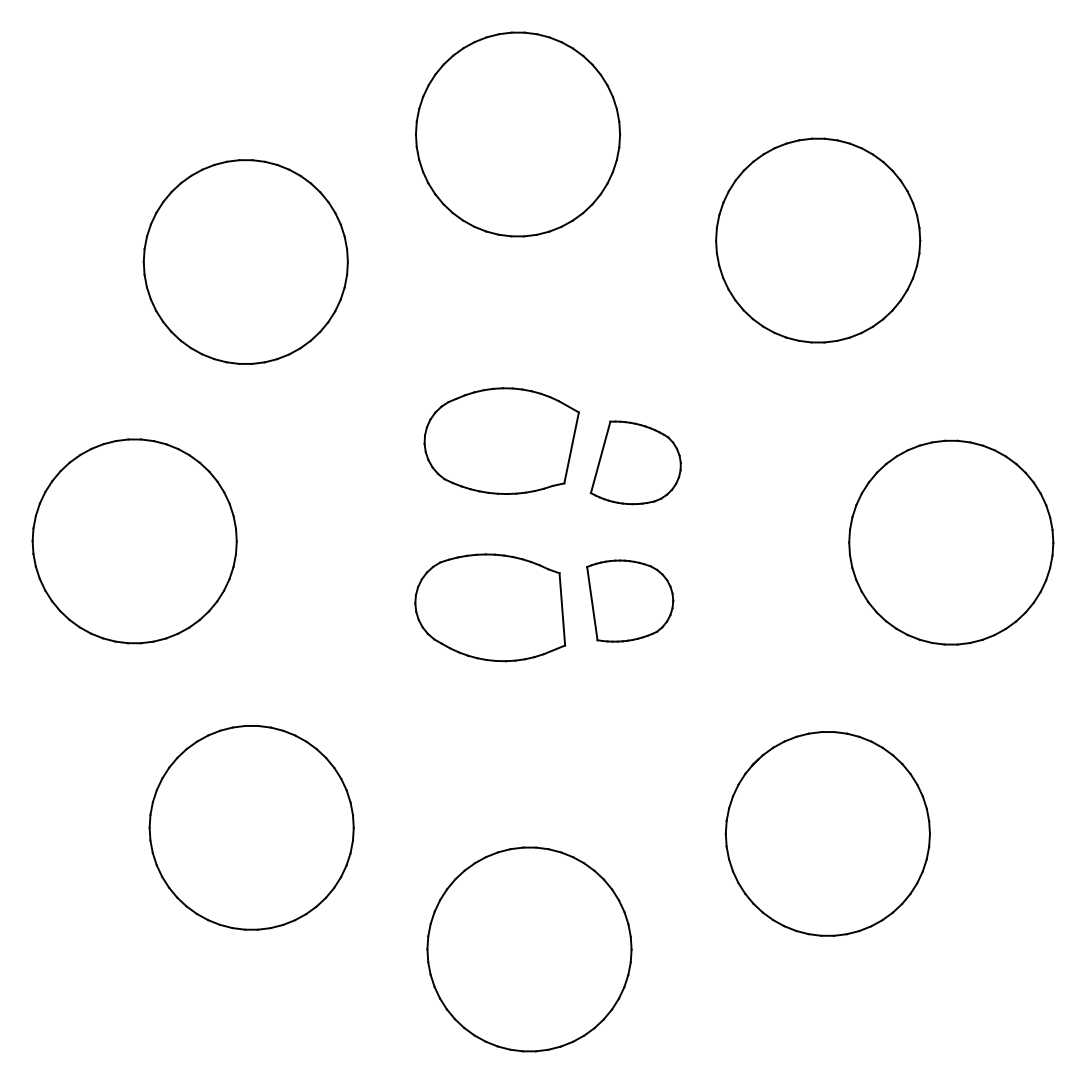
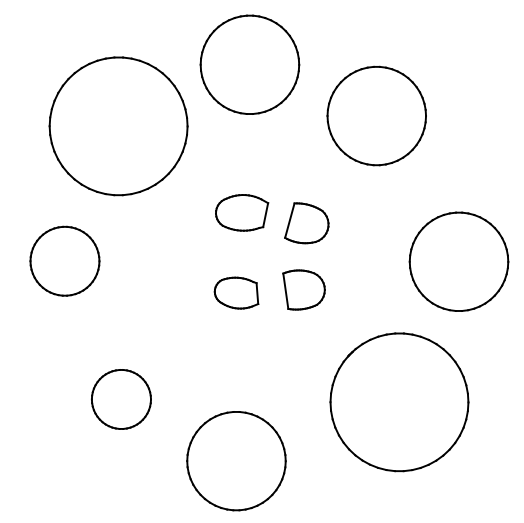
part: (817, 239) -> (376, 115), moved
part: (245, 262) -> (118, 126), size x1.4
part: (500, 440) -> (241, 212), size x0.7
part: (133, 542) -> (64, 261), size x0.7
part: (490, 606) -> (236, 292), size x0.6
part: (251, 827) -> (121, 399), size x0.6
part: (827, 834) -> (399, 402), size x1.4
part: (529, 950) -> (236, 461), moved

